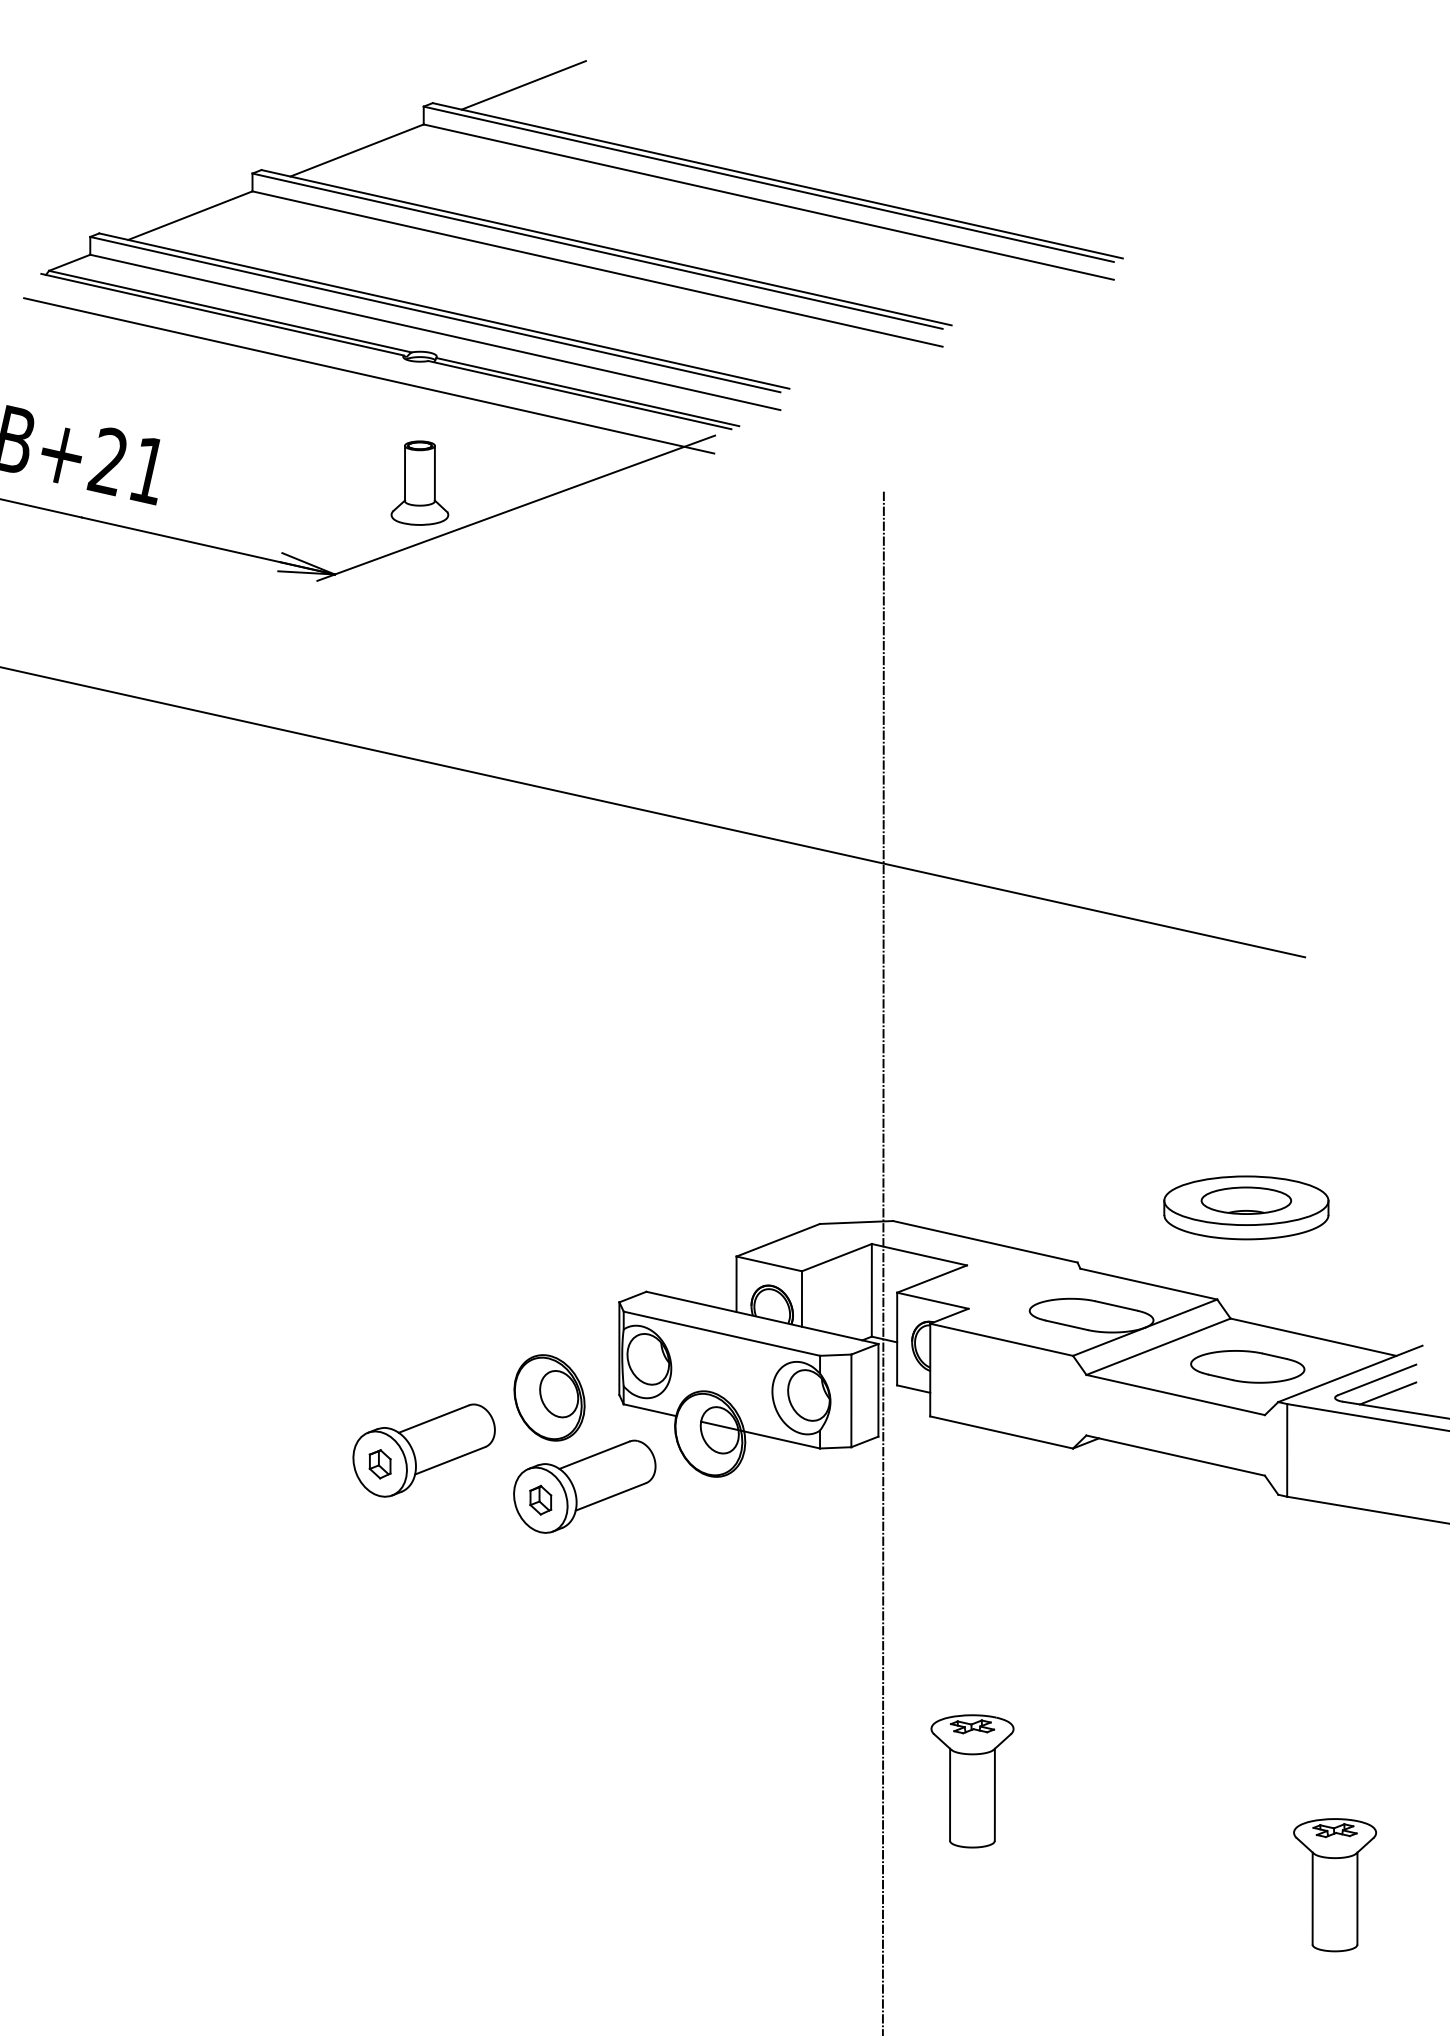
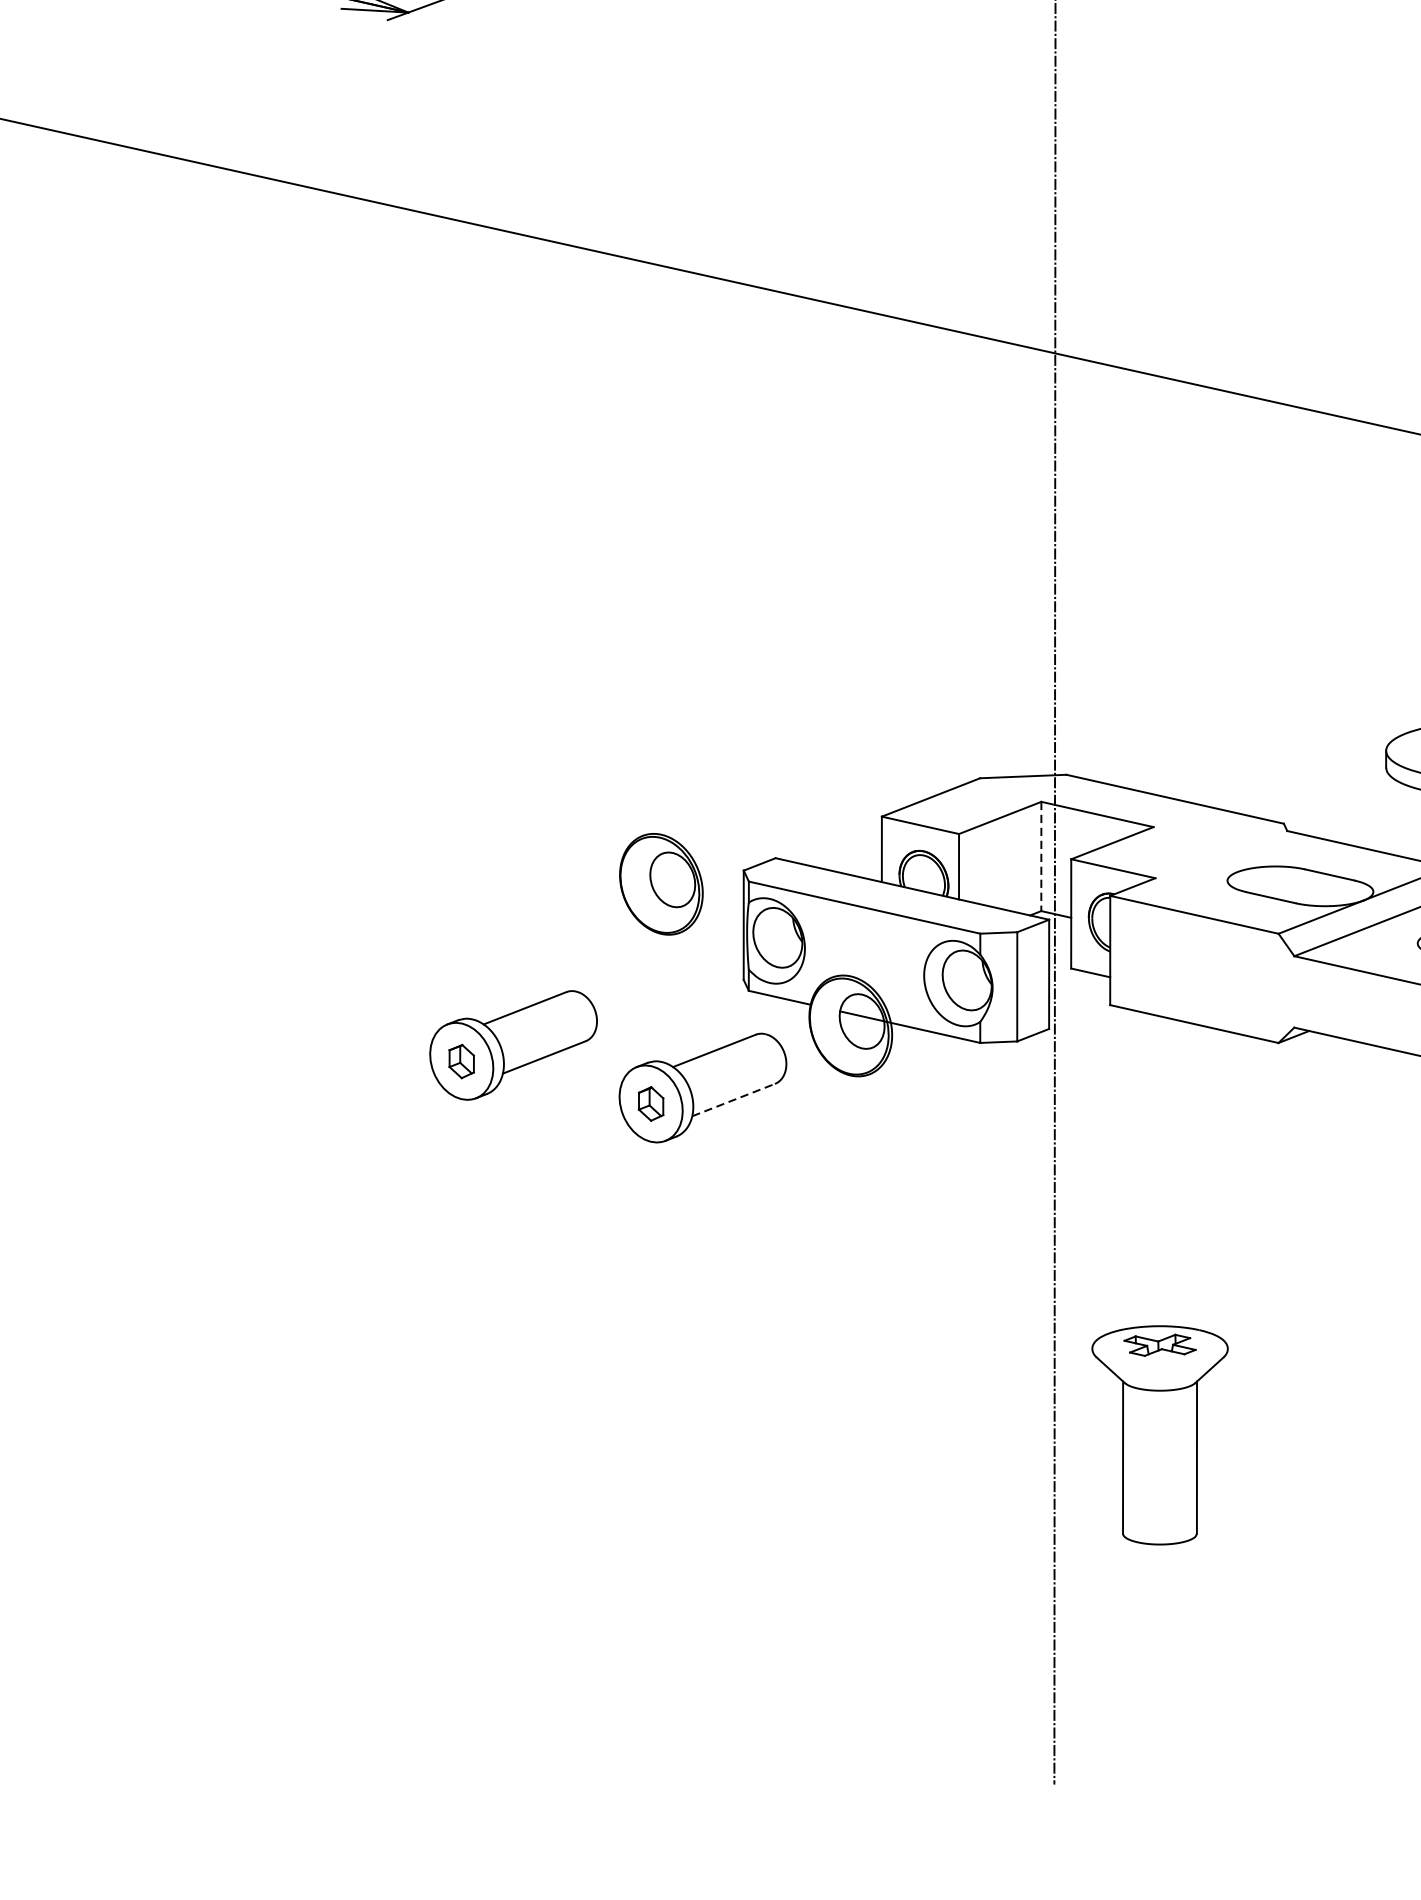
line: (871, 1290) -> (1040, 856), solid -> dashed
part: (549, 1397) -> (661, 883), moved
line: (610, 1496) -> (733, 1099), solid -> dashed
part: (972, 1781) -> (1160, 1435), size x1.4

